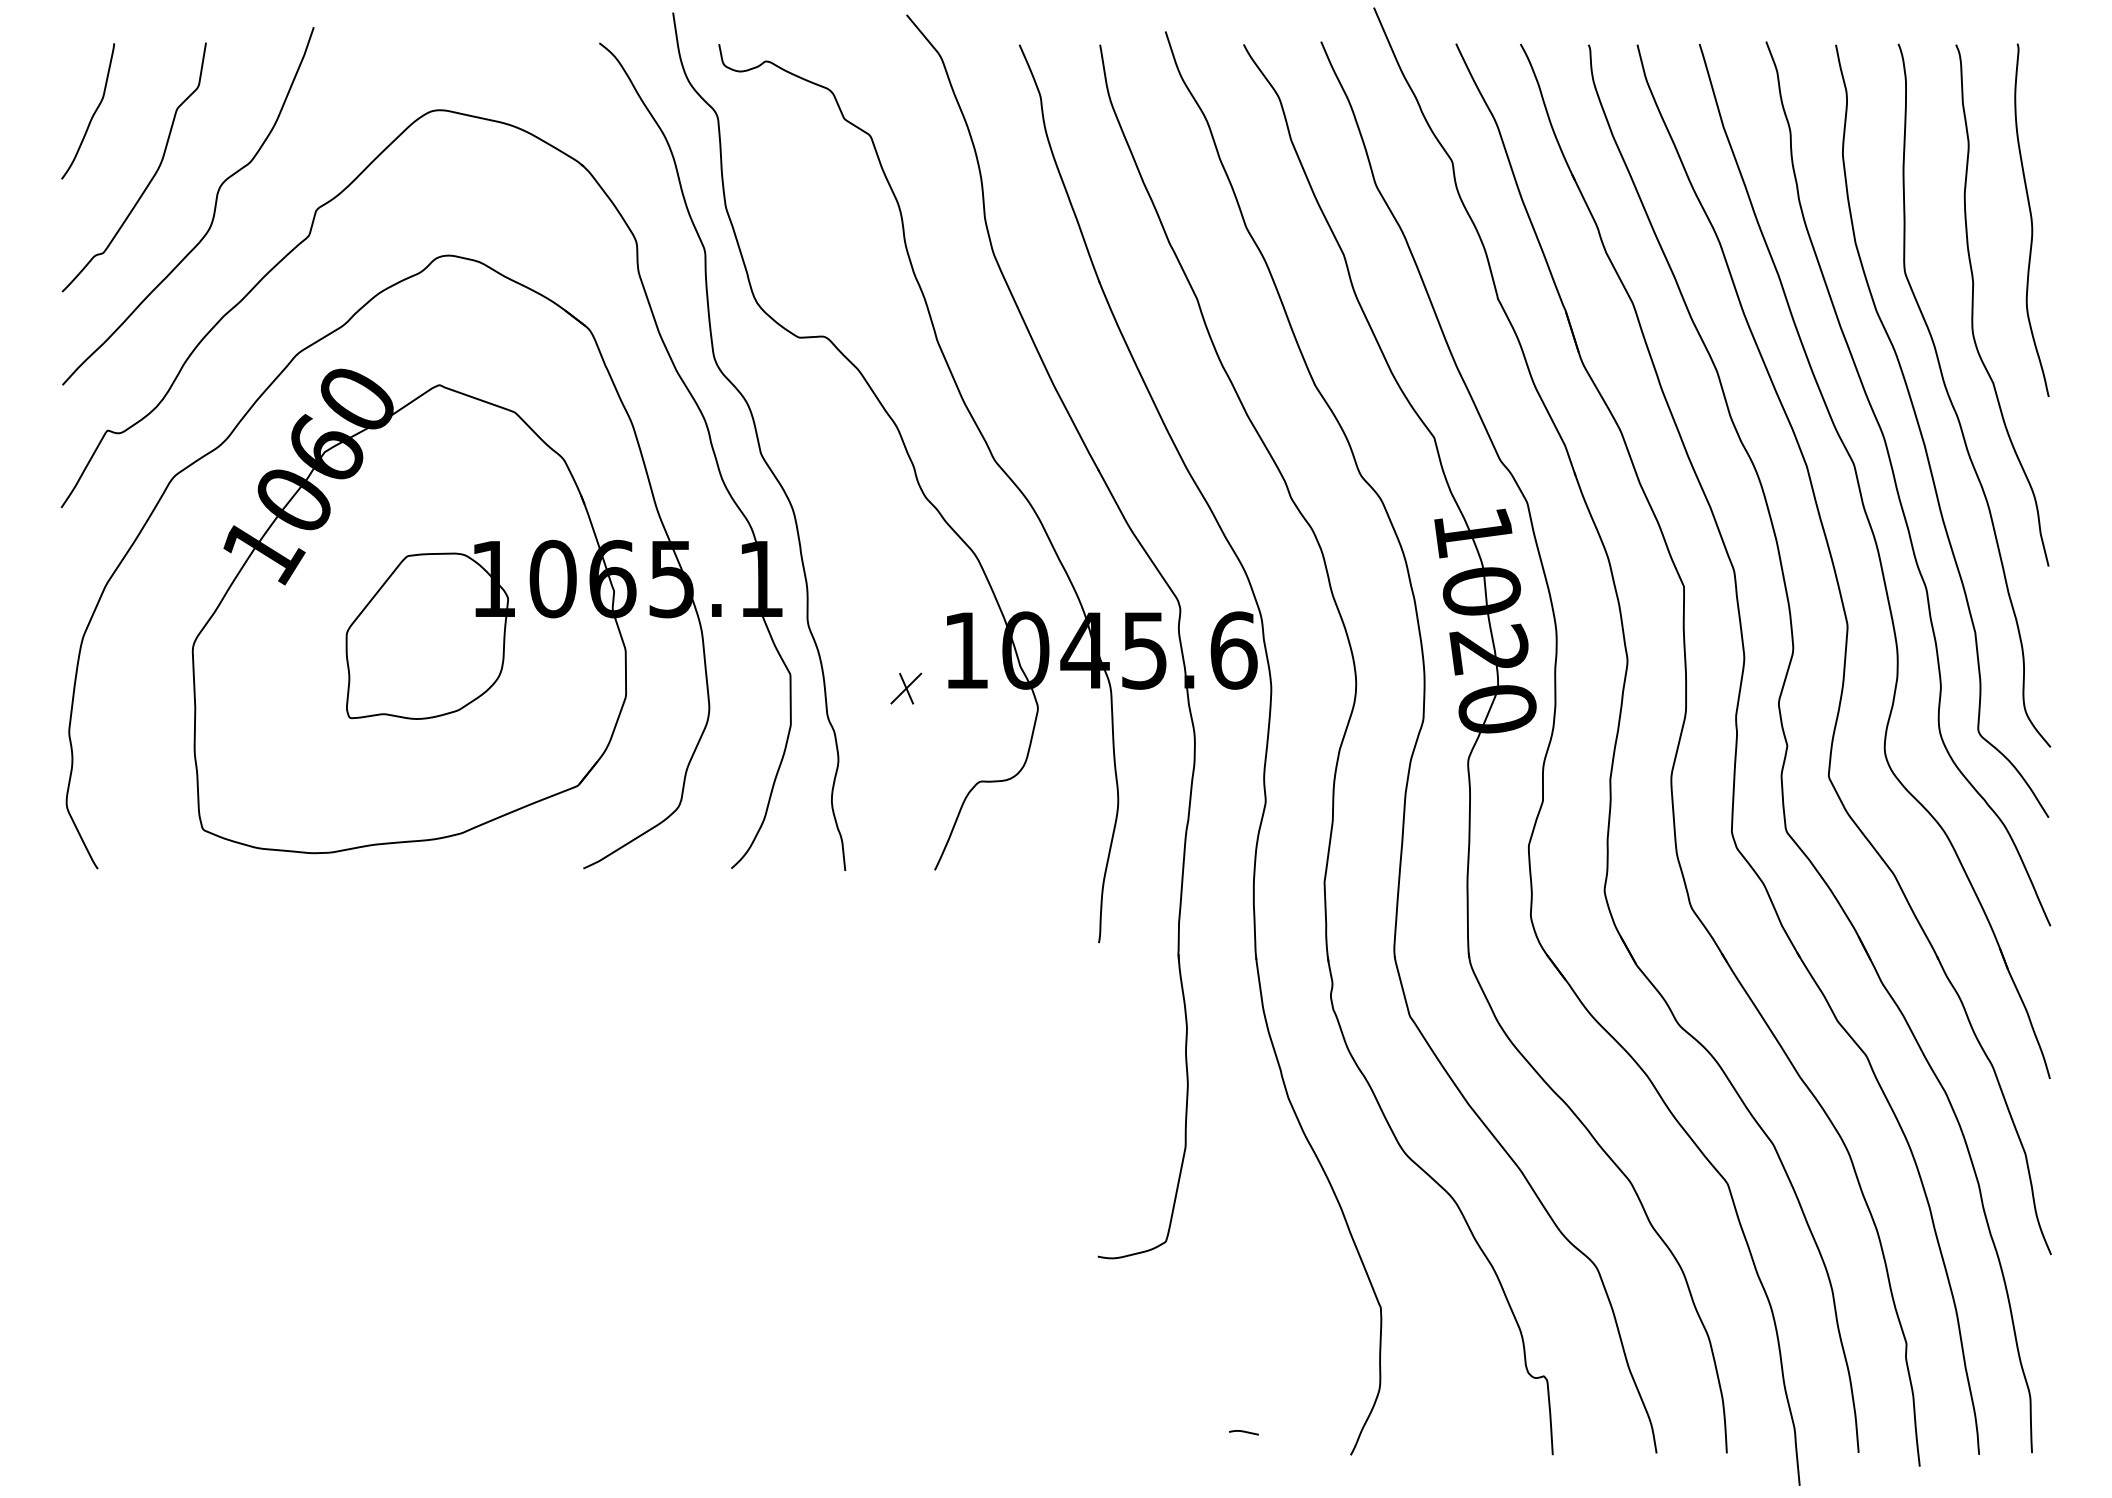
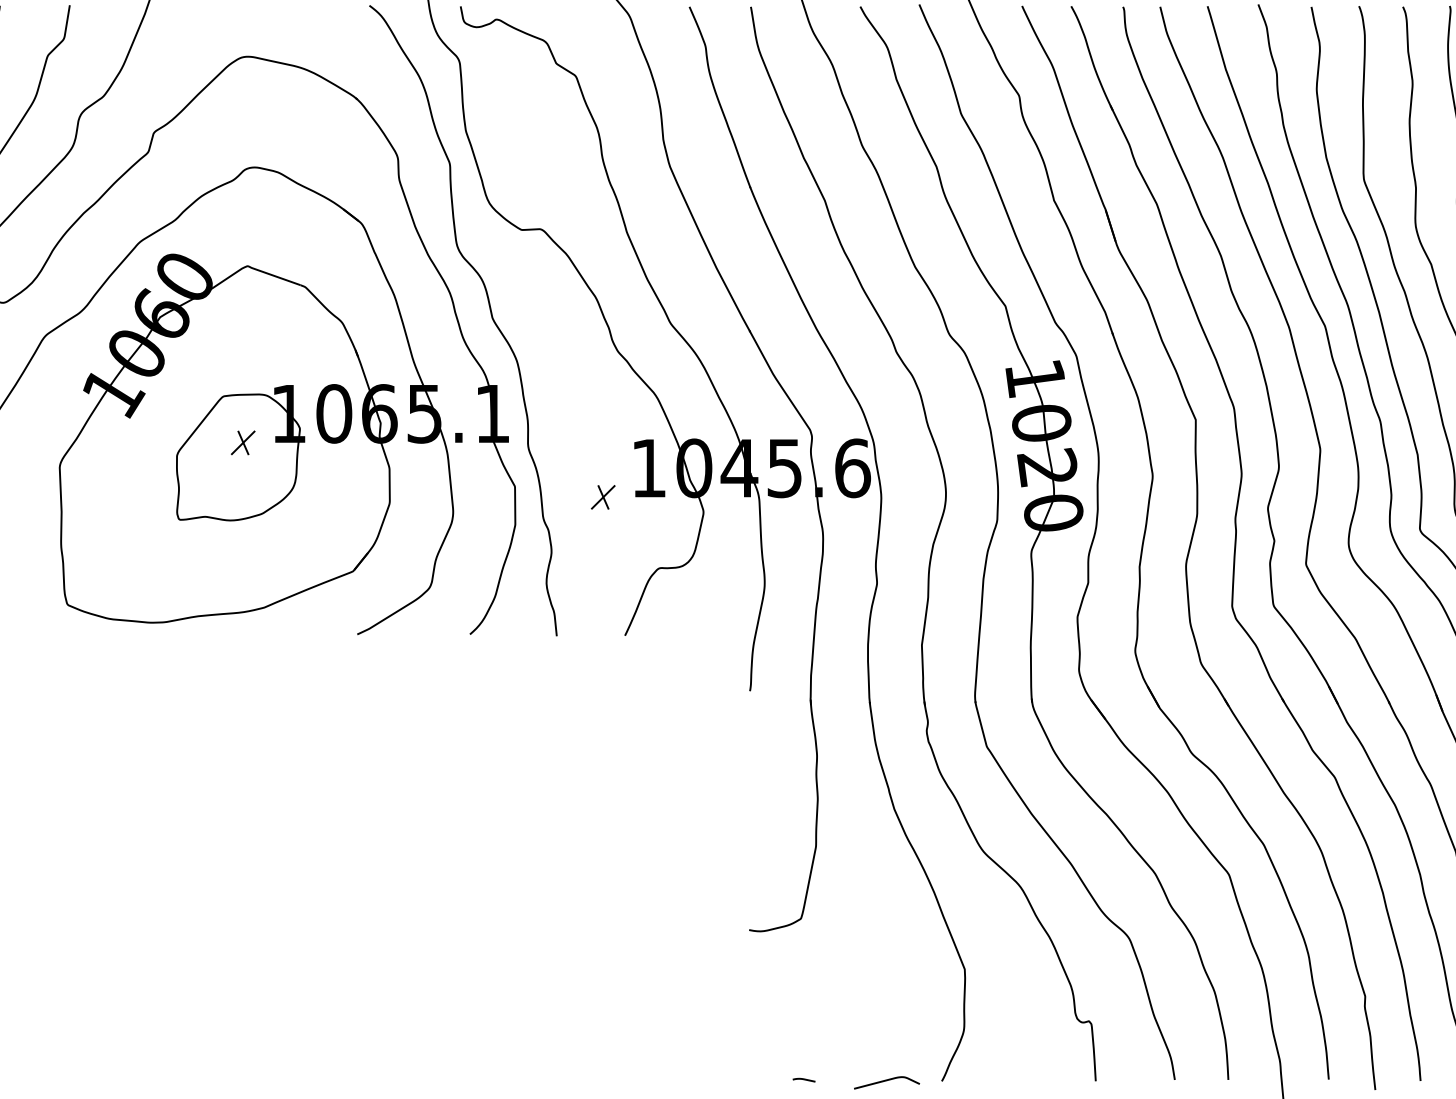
part: (433, 616) -> (243, 442), added
curve: (1243, 1432) -> (803, 1080), moved
curve: (1278, 1454) -> (886, 1080), added

